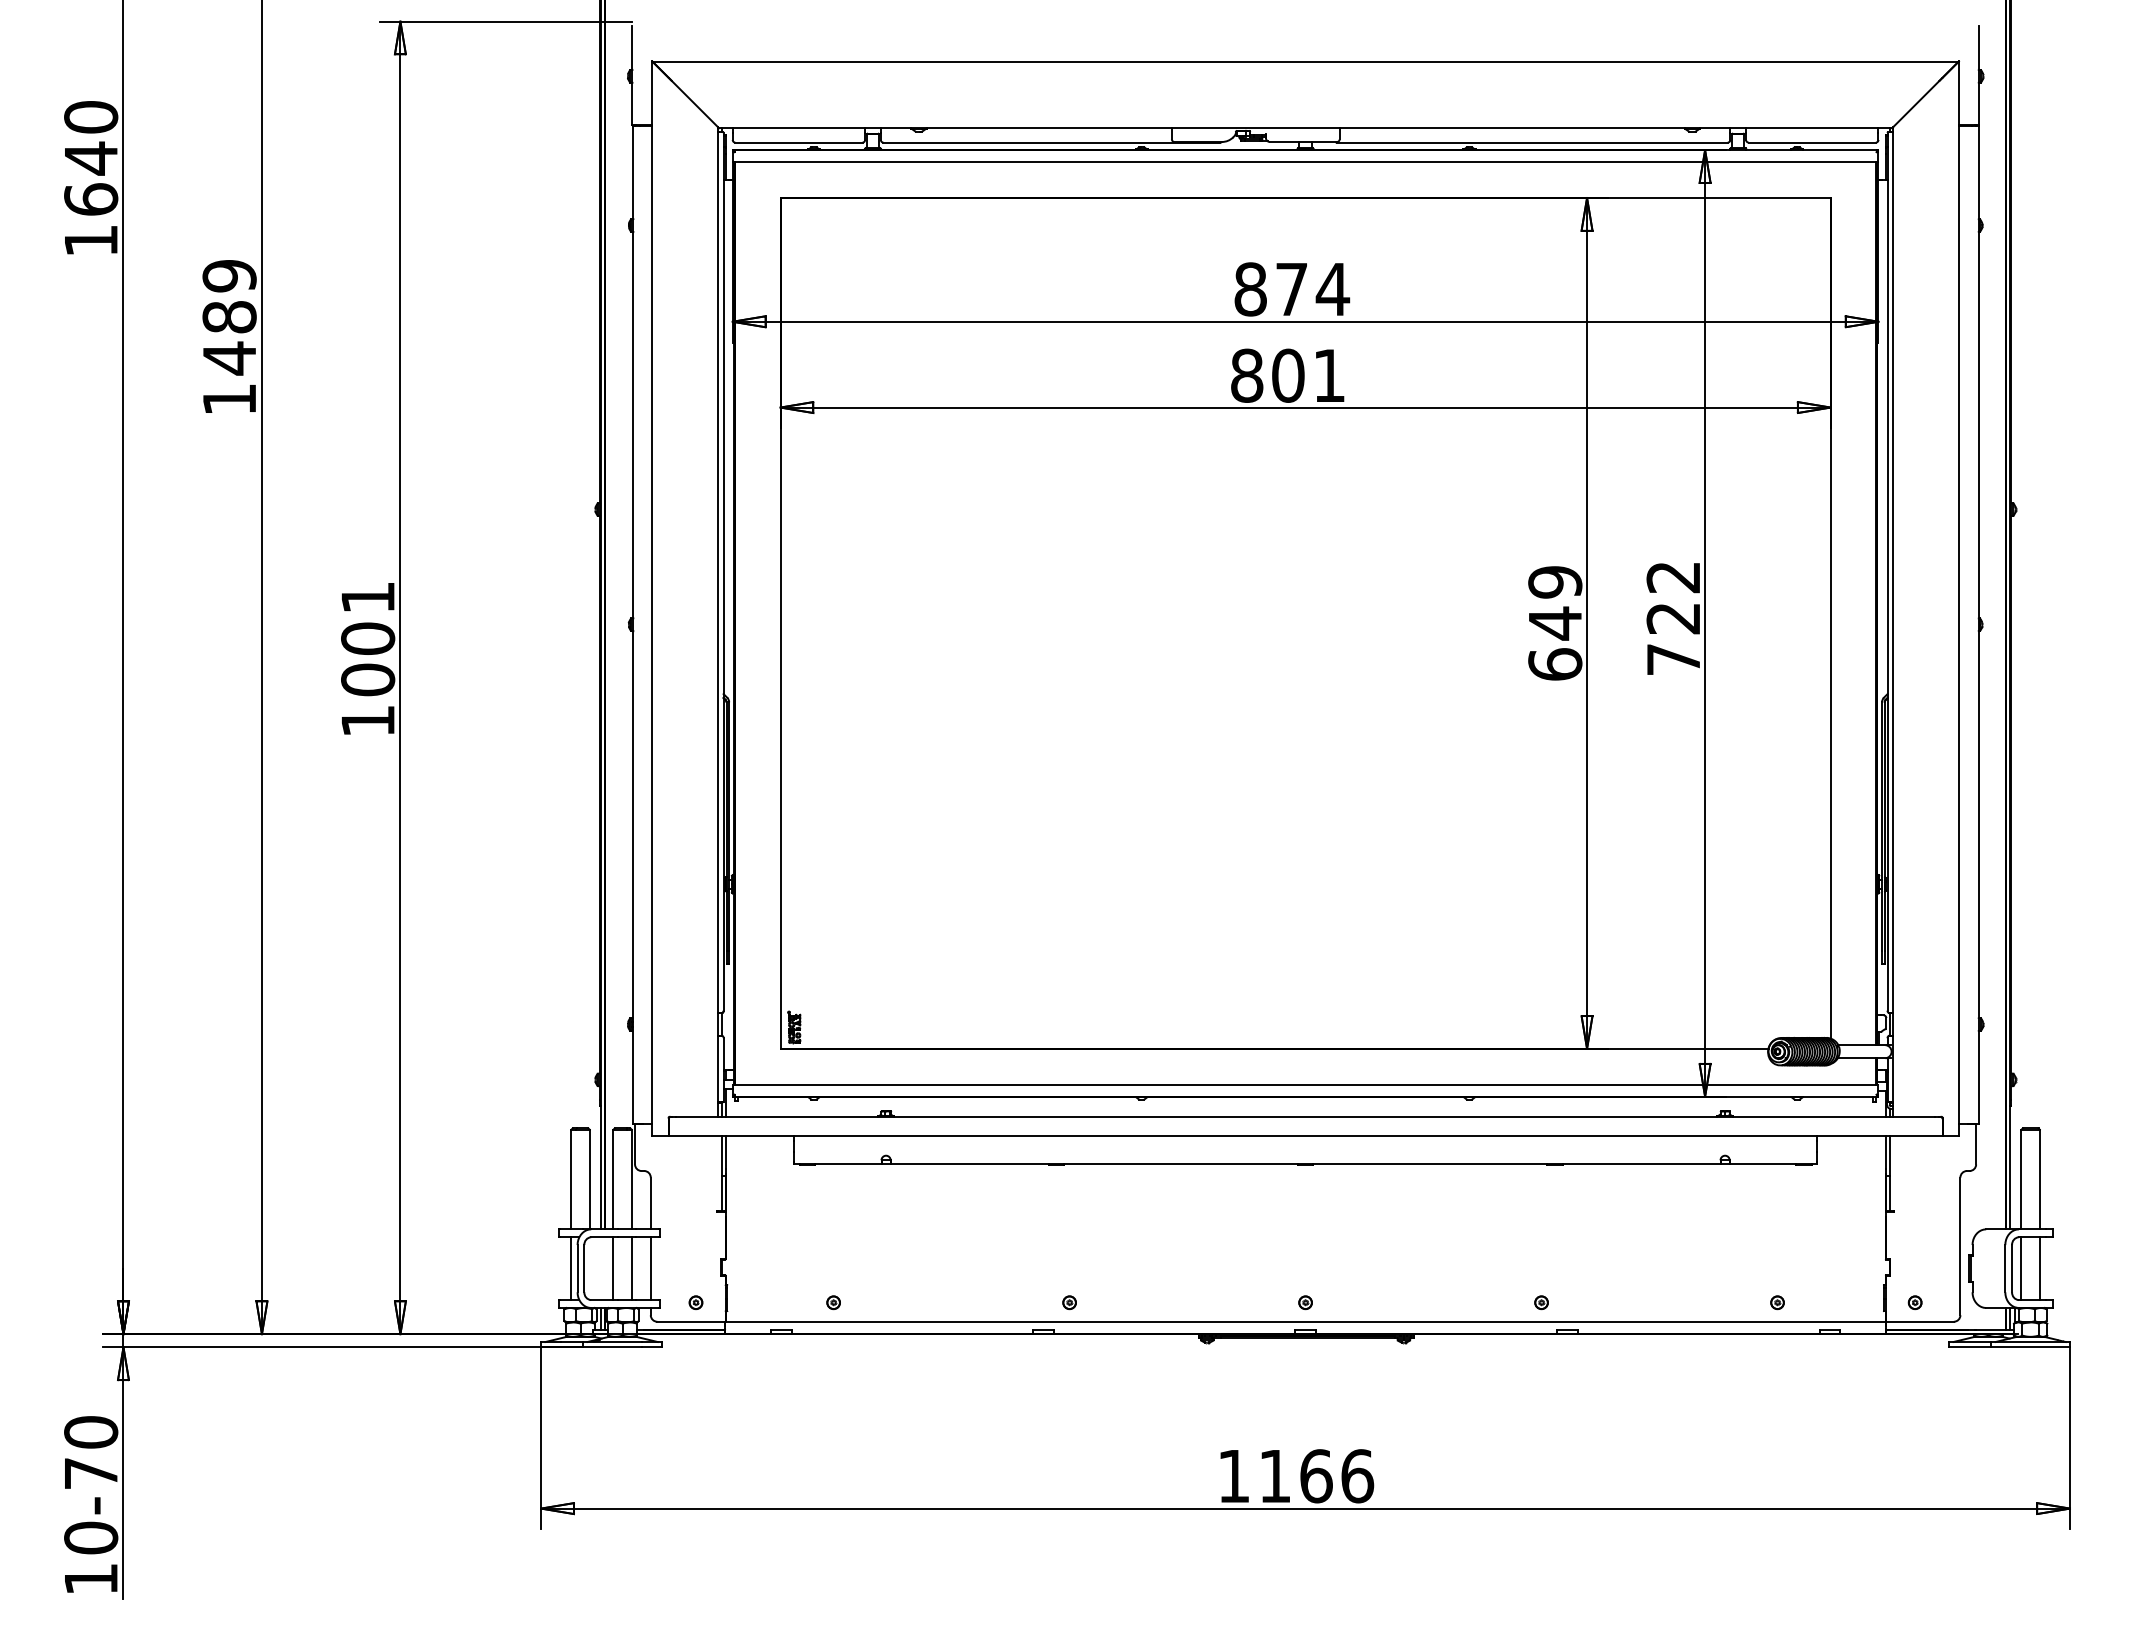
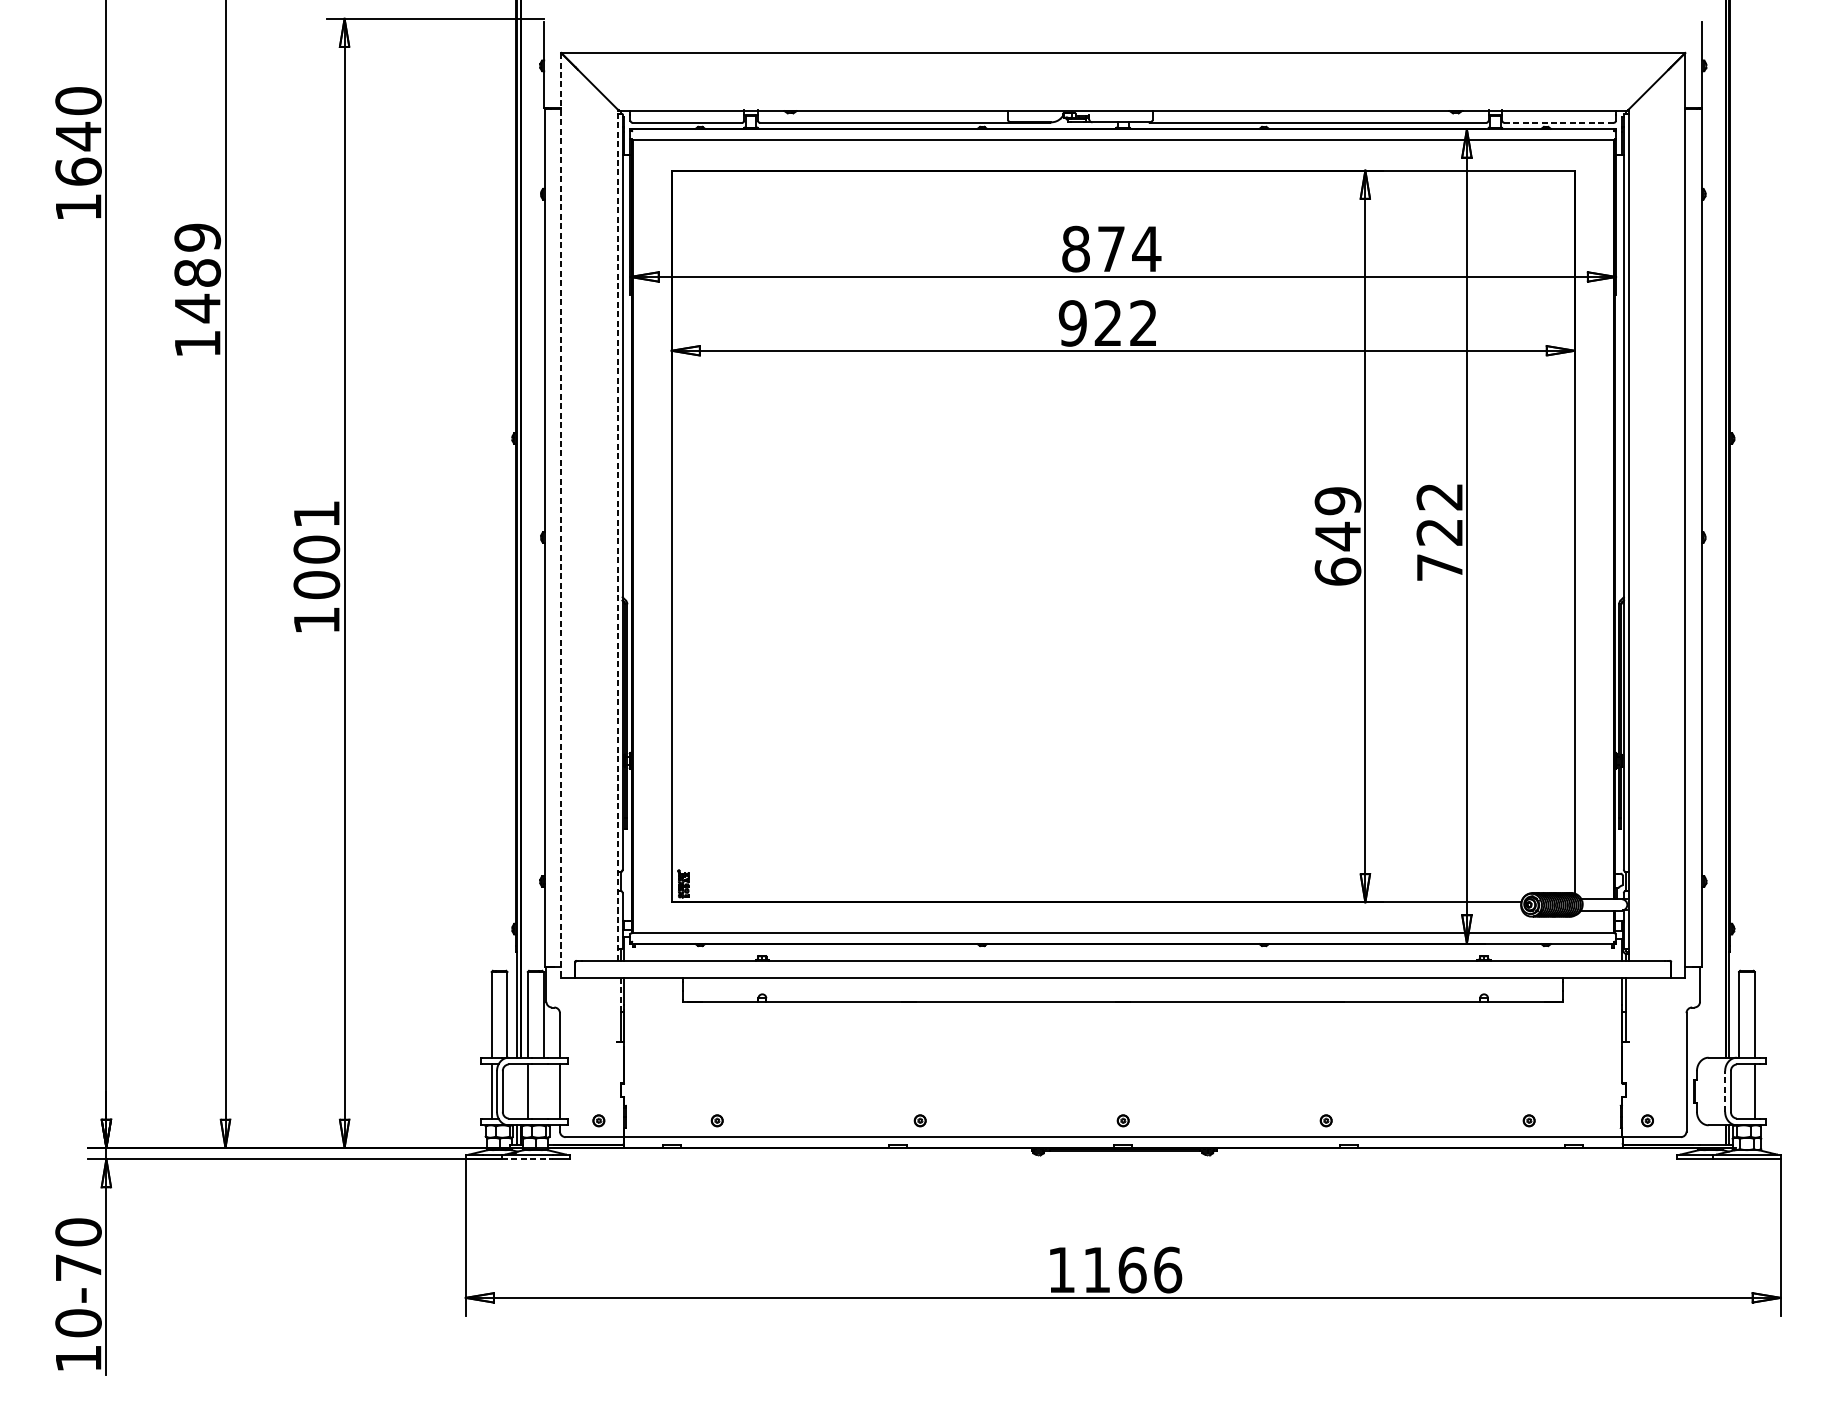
line: (1812, 142) -> (1559, 122), solid -> dashed
text: (1287, 375) -> (1107, 323), 801 -> 922
line: (652, 599) -> (561, 515), solid -> dashed
line: (718, 622) -> (618, 535), solid -> dashed
line: (721, 1156) -> (620, 995), solid -> dashed
line: (631, 1268) -> (543, 1091), removed
line: (2005, 1268) -> (1725, 1091), solid -> dashed
line: (2021, 1268) -> (1739, 1091), removed
line: (613, 1347) -> (527, 1159), solid -> dashed

